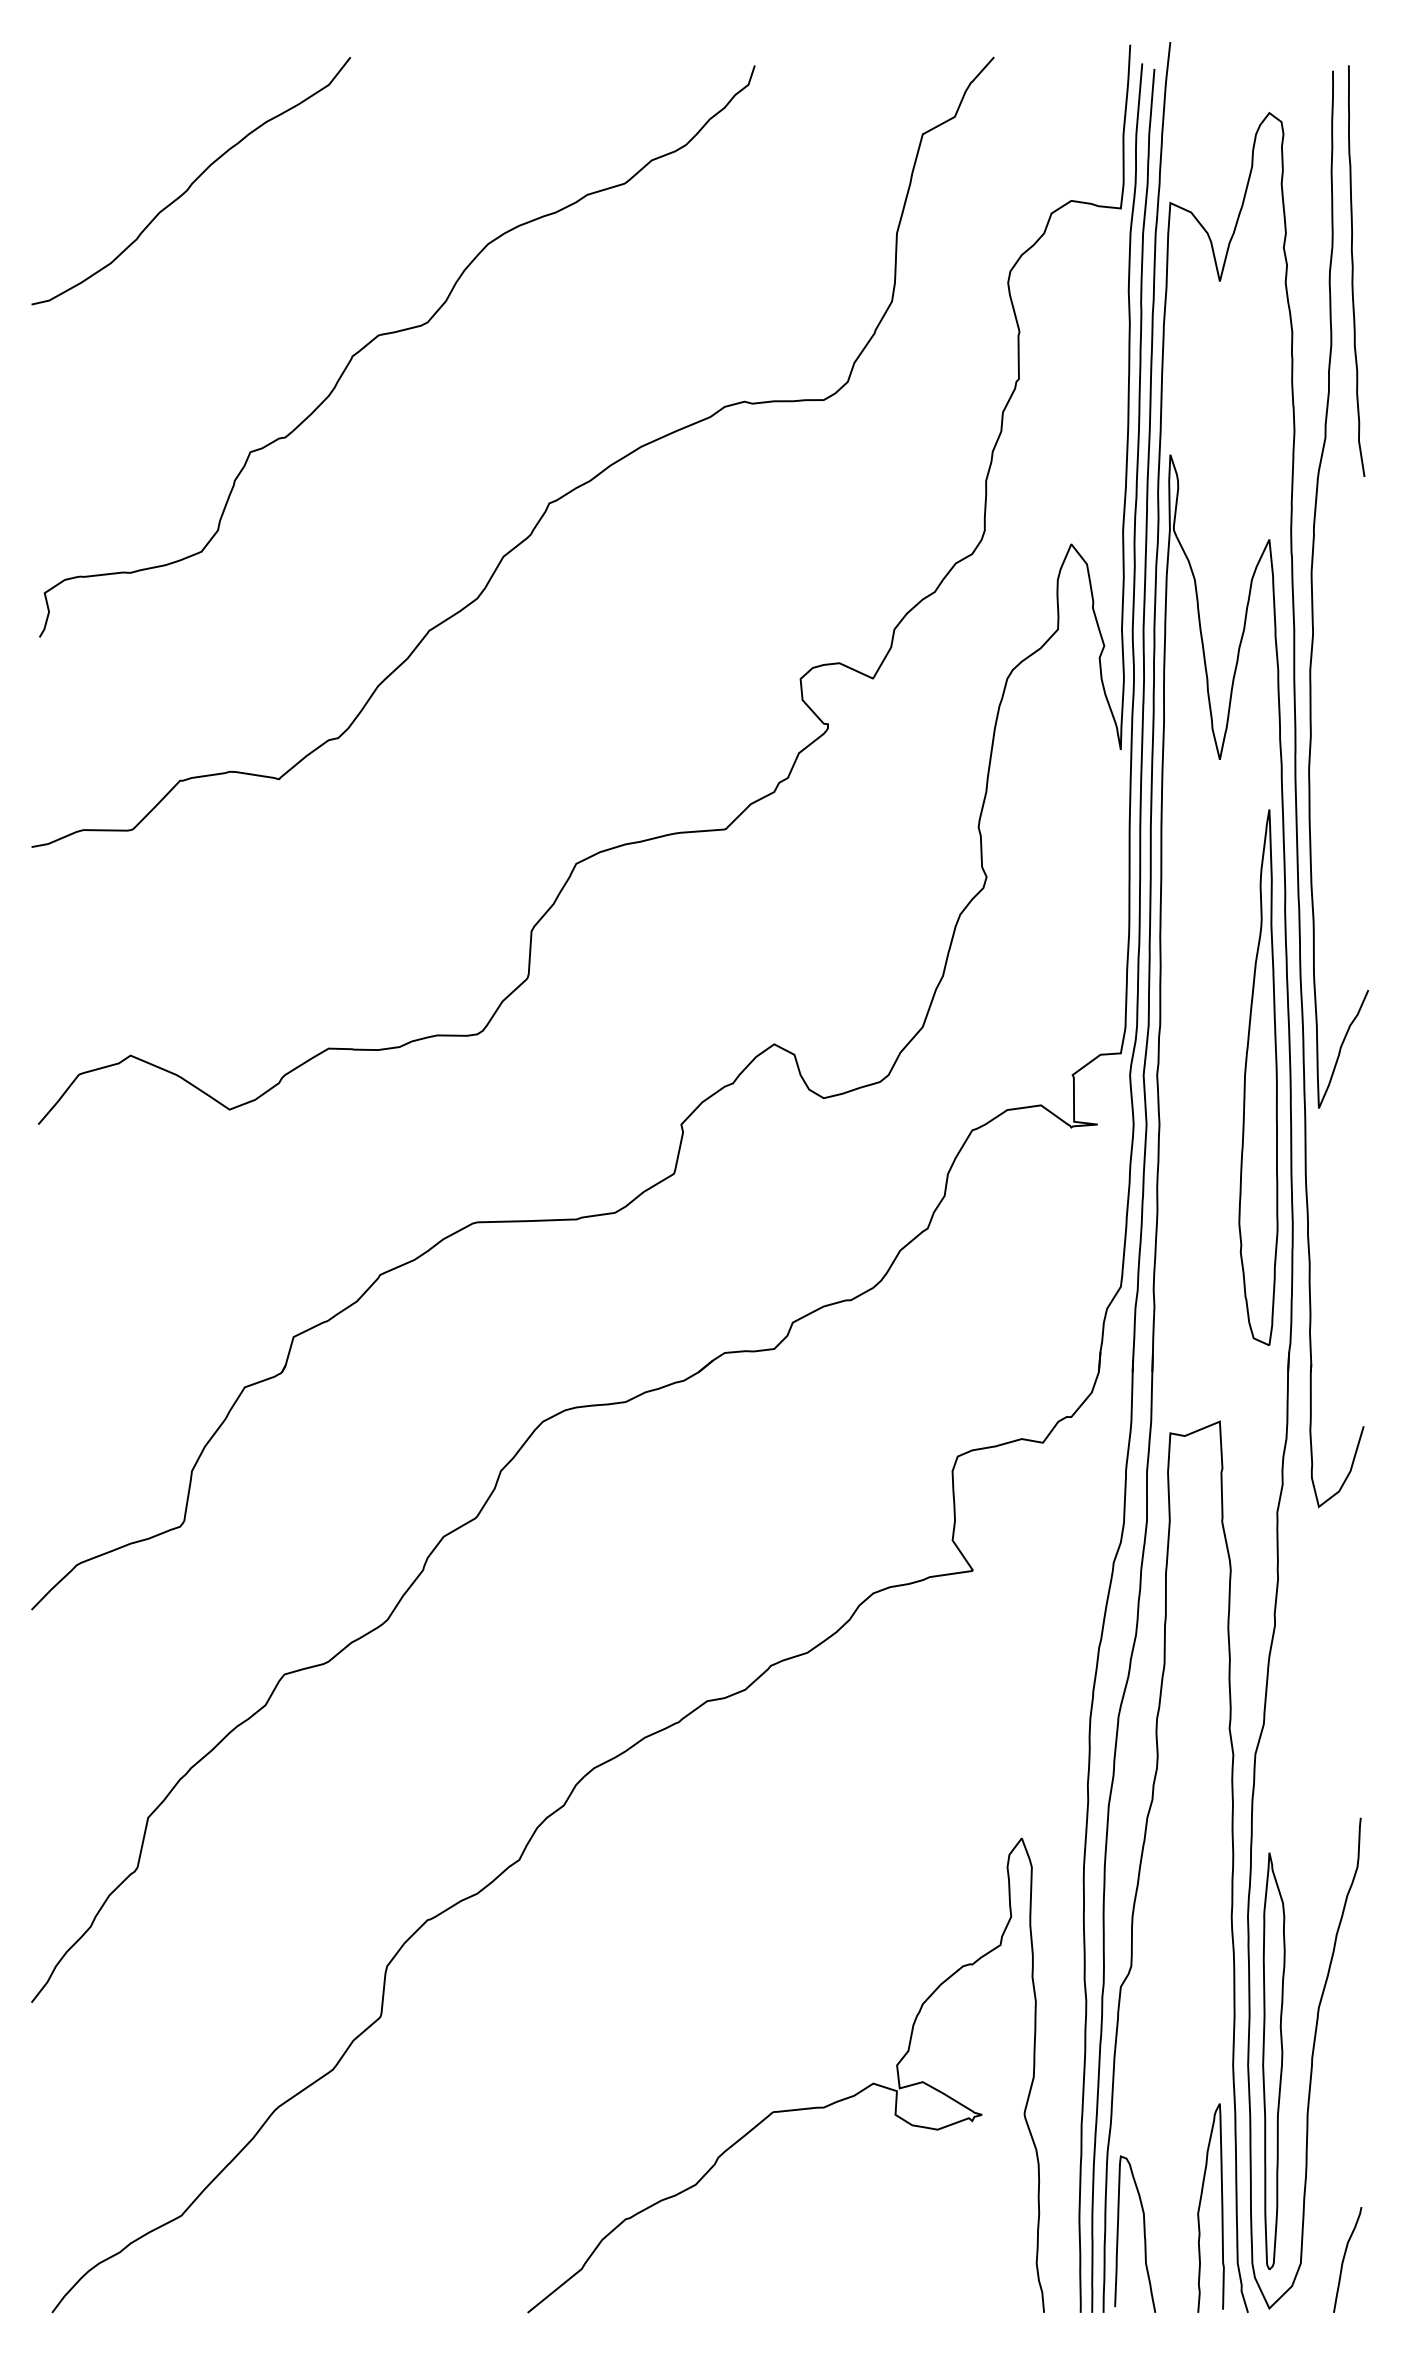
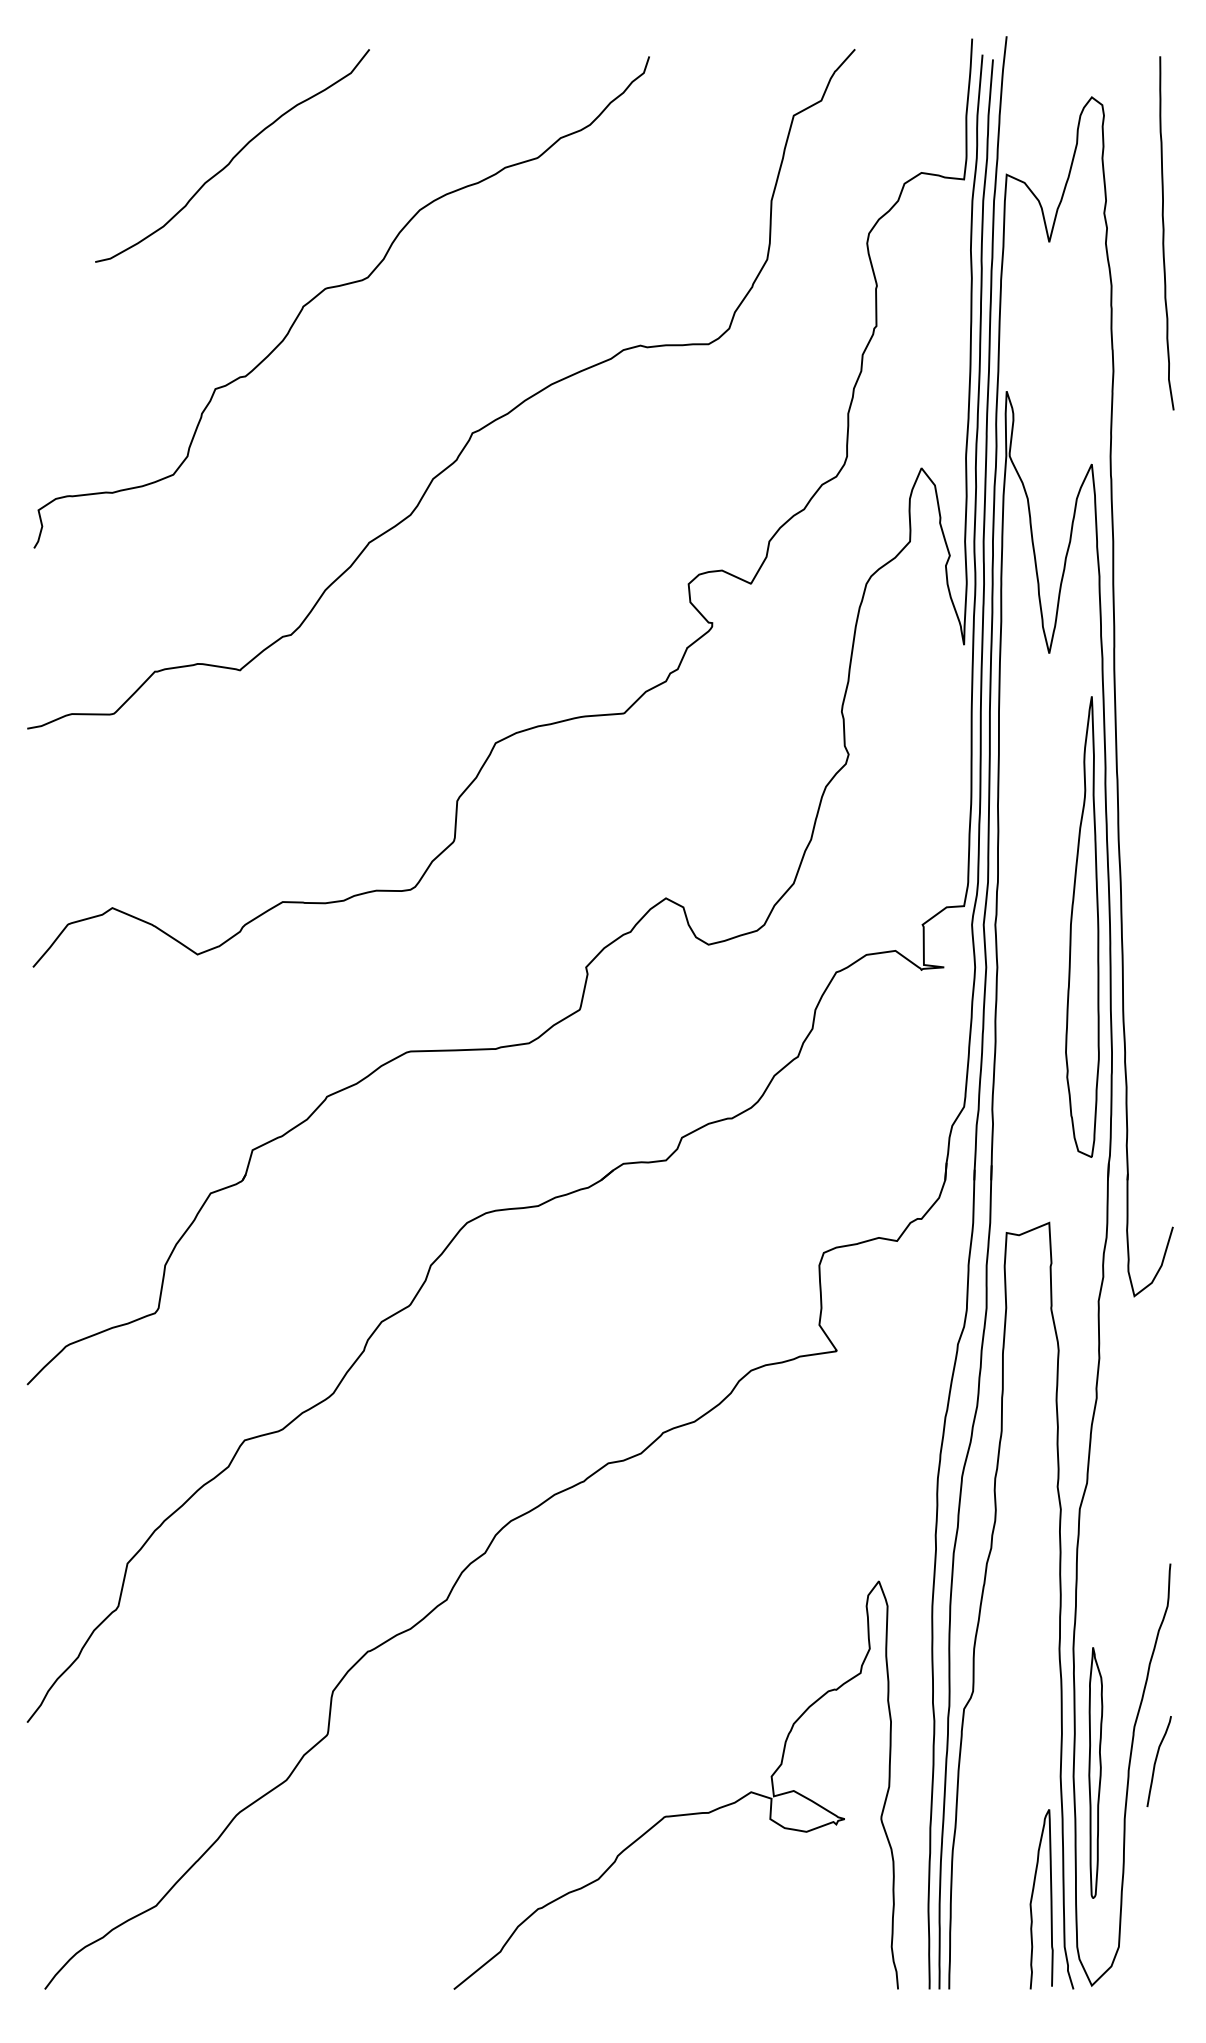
curve: (192, 182) -> (233, 157), moved
curve: (1312, 589) -> (1128, 507), removed
part: (1273, 2060) -> (1095, 1772), size x0.7
curve: (1143, 2233) -> (983, 1921), removed
curve: (1344, 2259) -> (1156, 1761), moved

